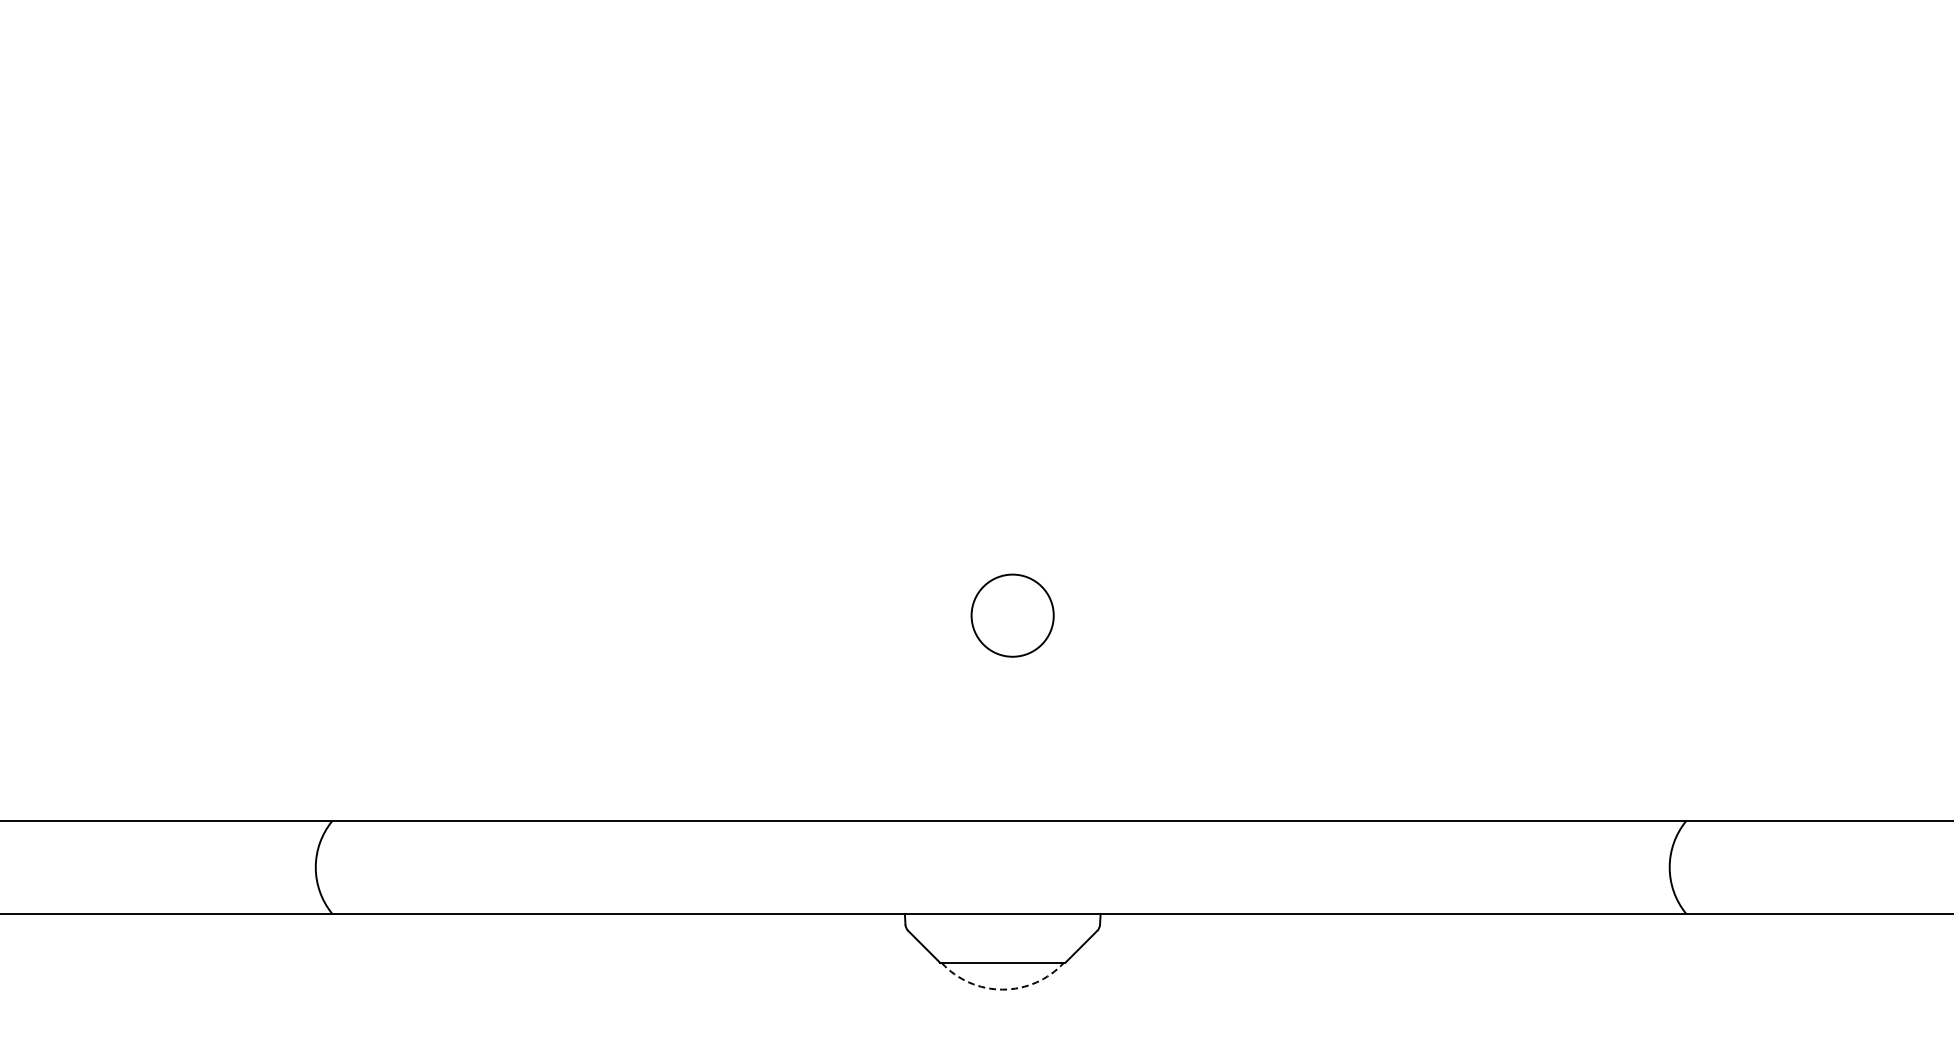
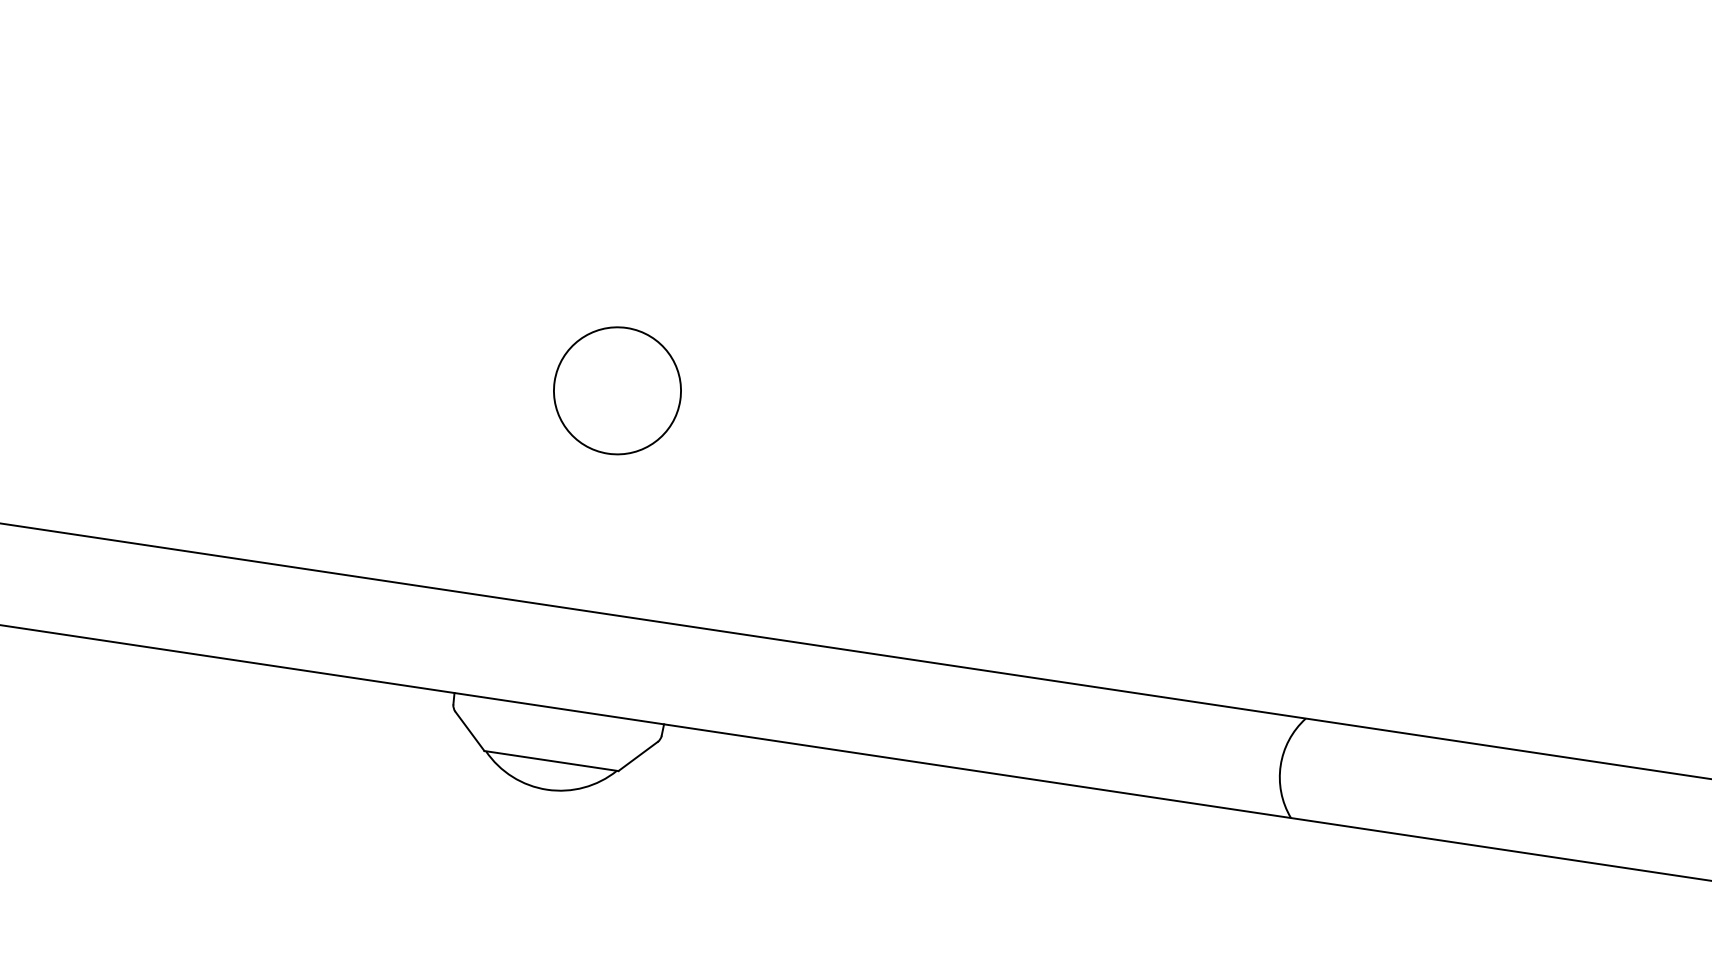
circle: (1012, 615) -> (617, 390), size x1.43
arc: (1002, 989) -> (546, 789), dashed -> solid

